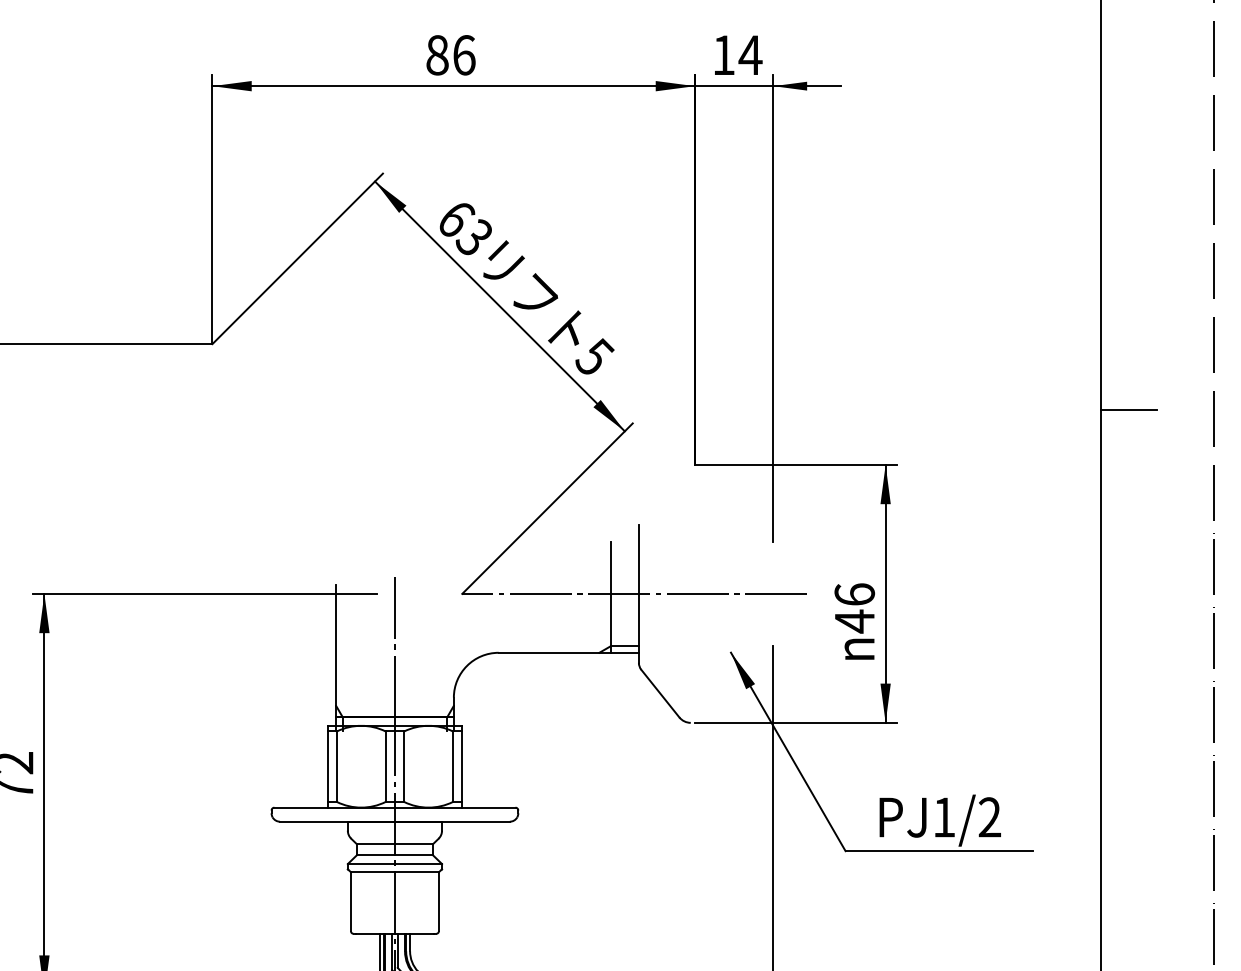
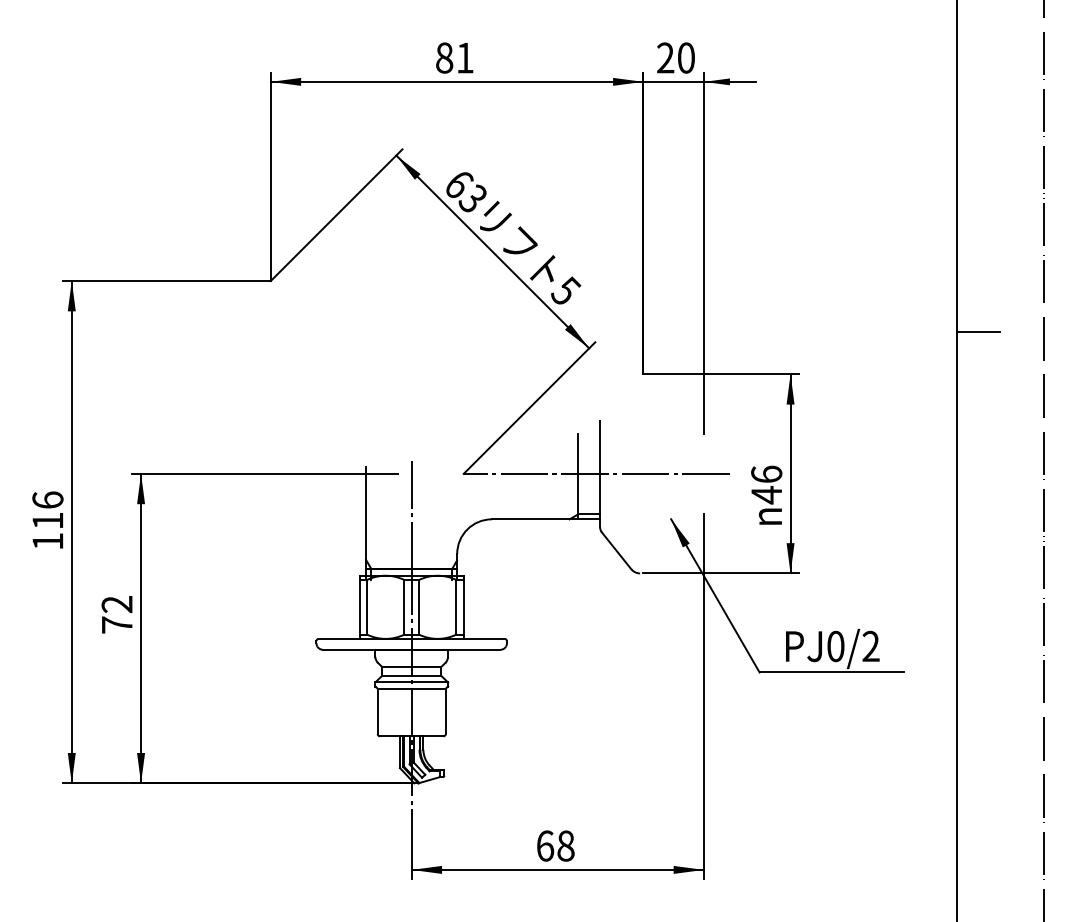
text: (464, 54) -> (465, 57), 86 -> 81
text: (737, 54) -> (676, 57), 14 -> 20
text: (943, 817) -> (835, 646), PJ1/2 -> PJ0/2

